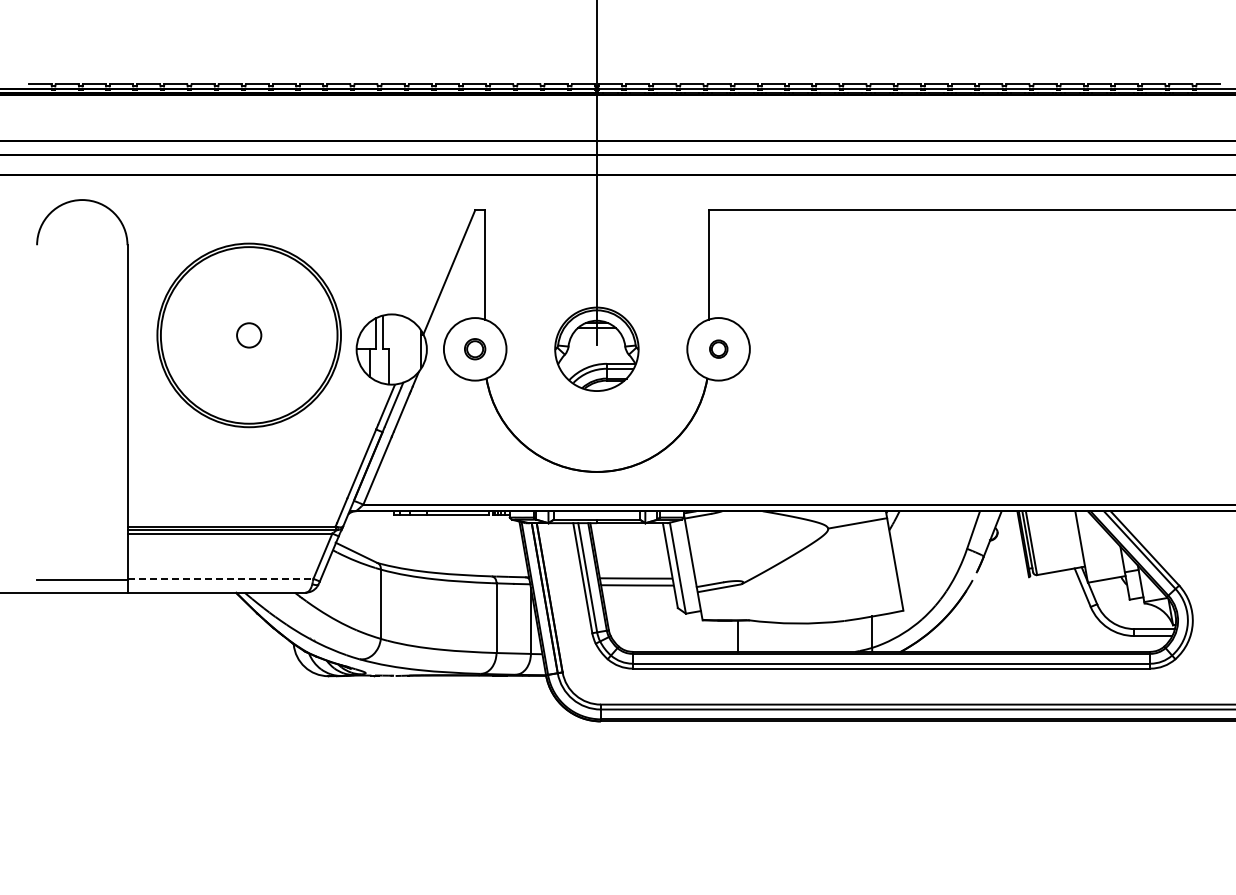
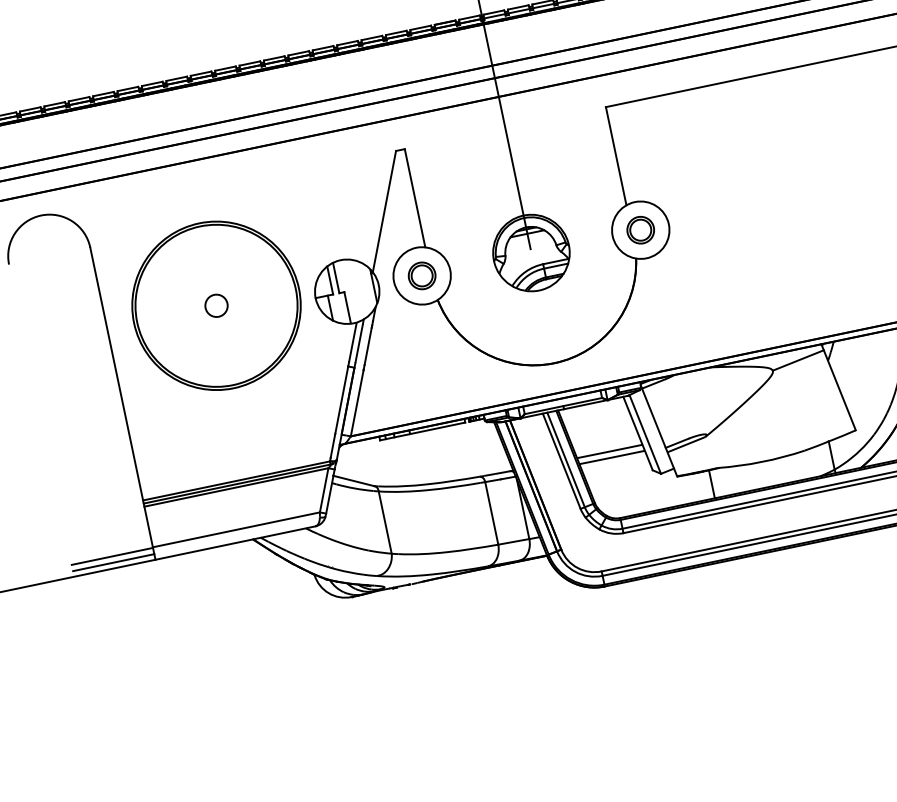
part: (474, 348) -> (421, 275), size x1.43
part: (718, 348) -> (640, 229), size x1.67
line: (220, 578) -> (236, 529), dashed -> solid
line: (82, 586) -> (113, 562), added

